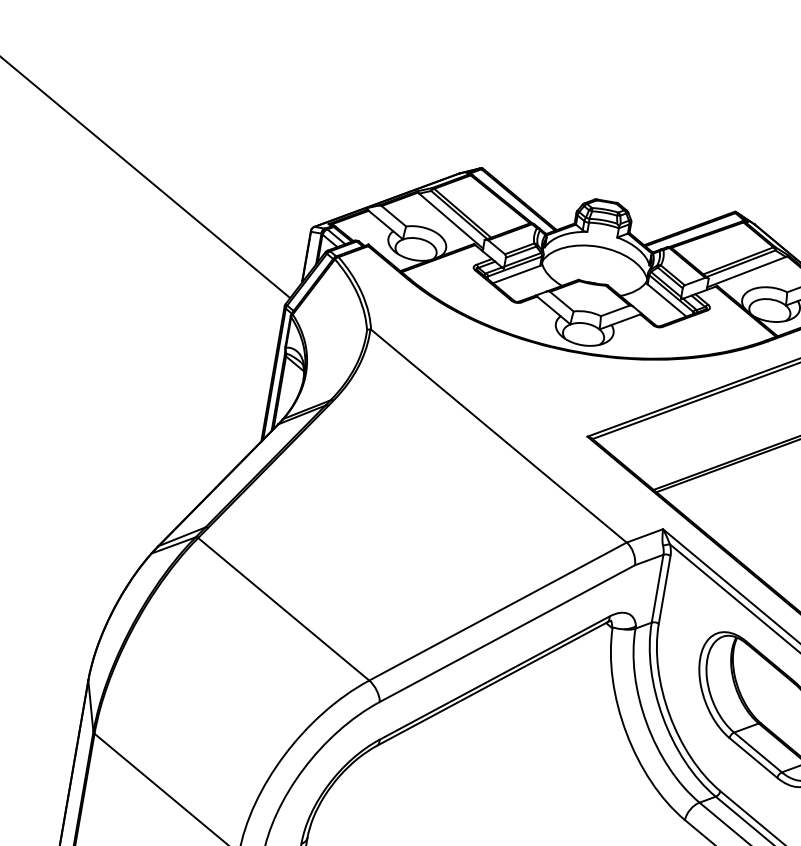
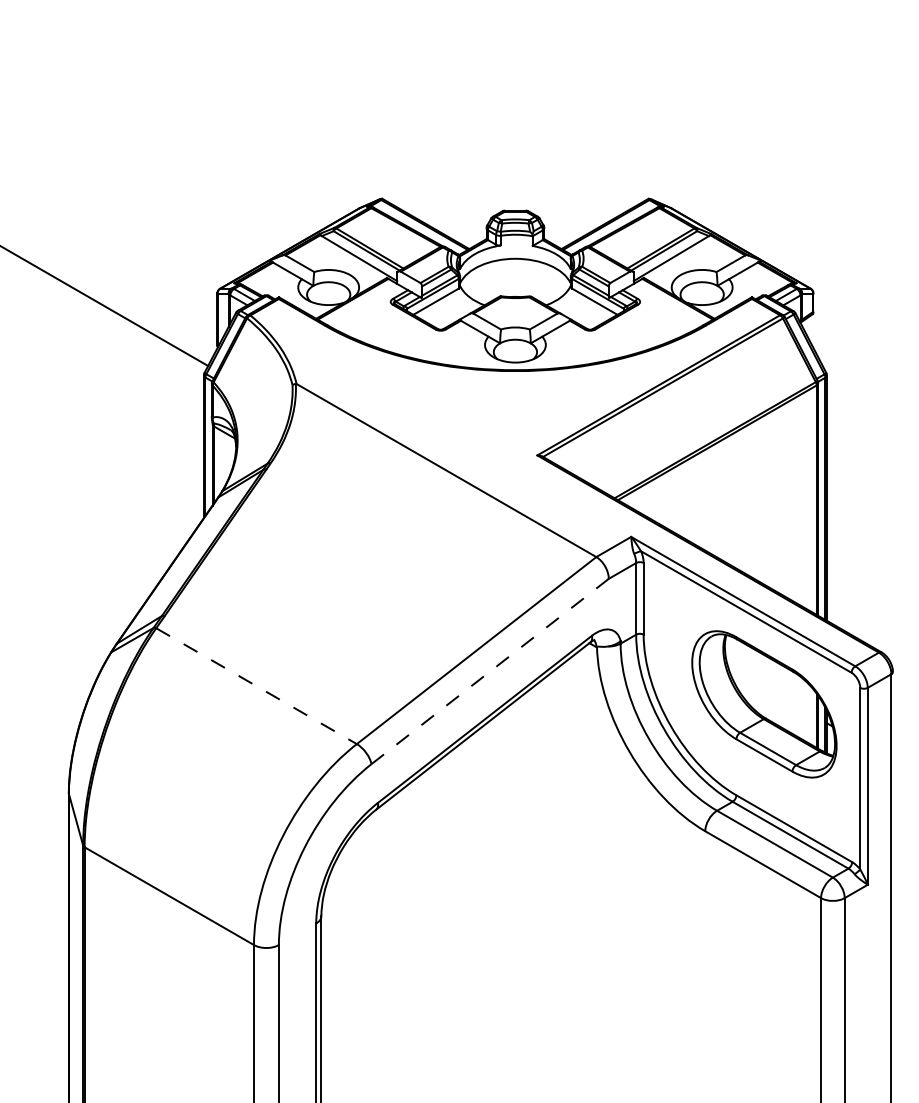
line: (283, 609) -> (256, 686), solid -> dashed
line: (507, 633) -> (490, 671), solid -> dashed

